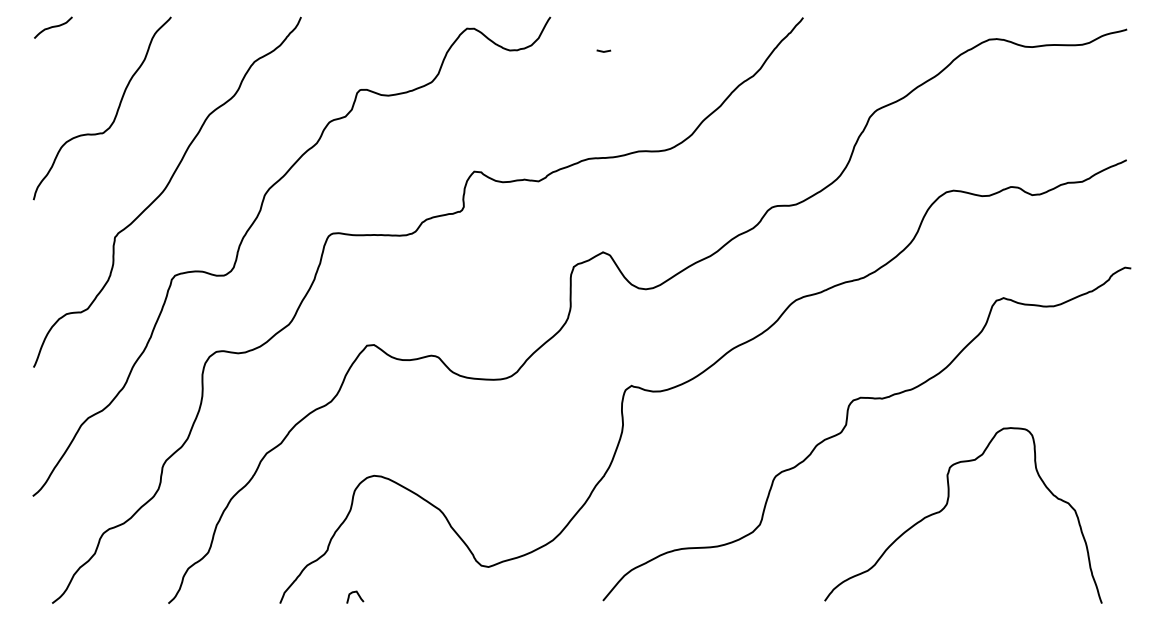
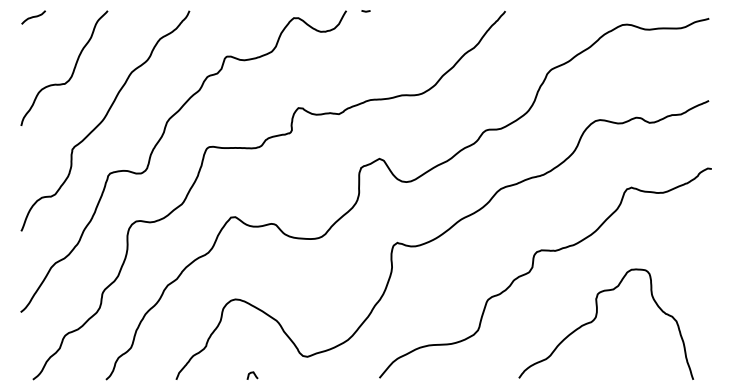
line: (603, 51) -> (365, 11), moved
curve: (356, 595) -> (253, 374), moved

